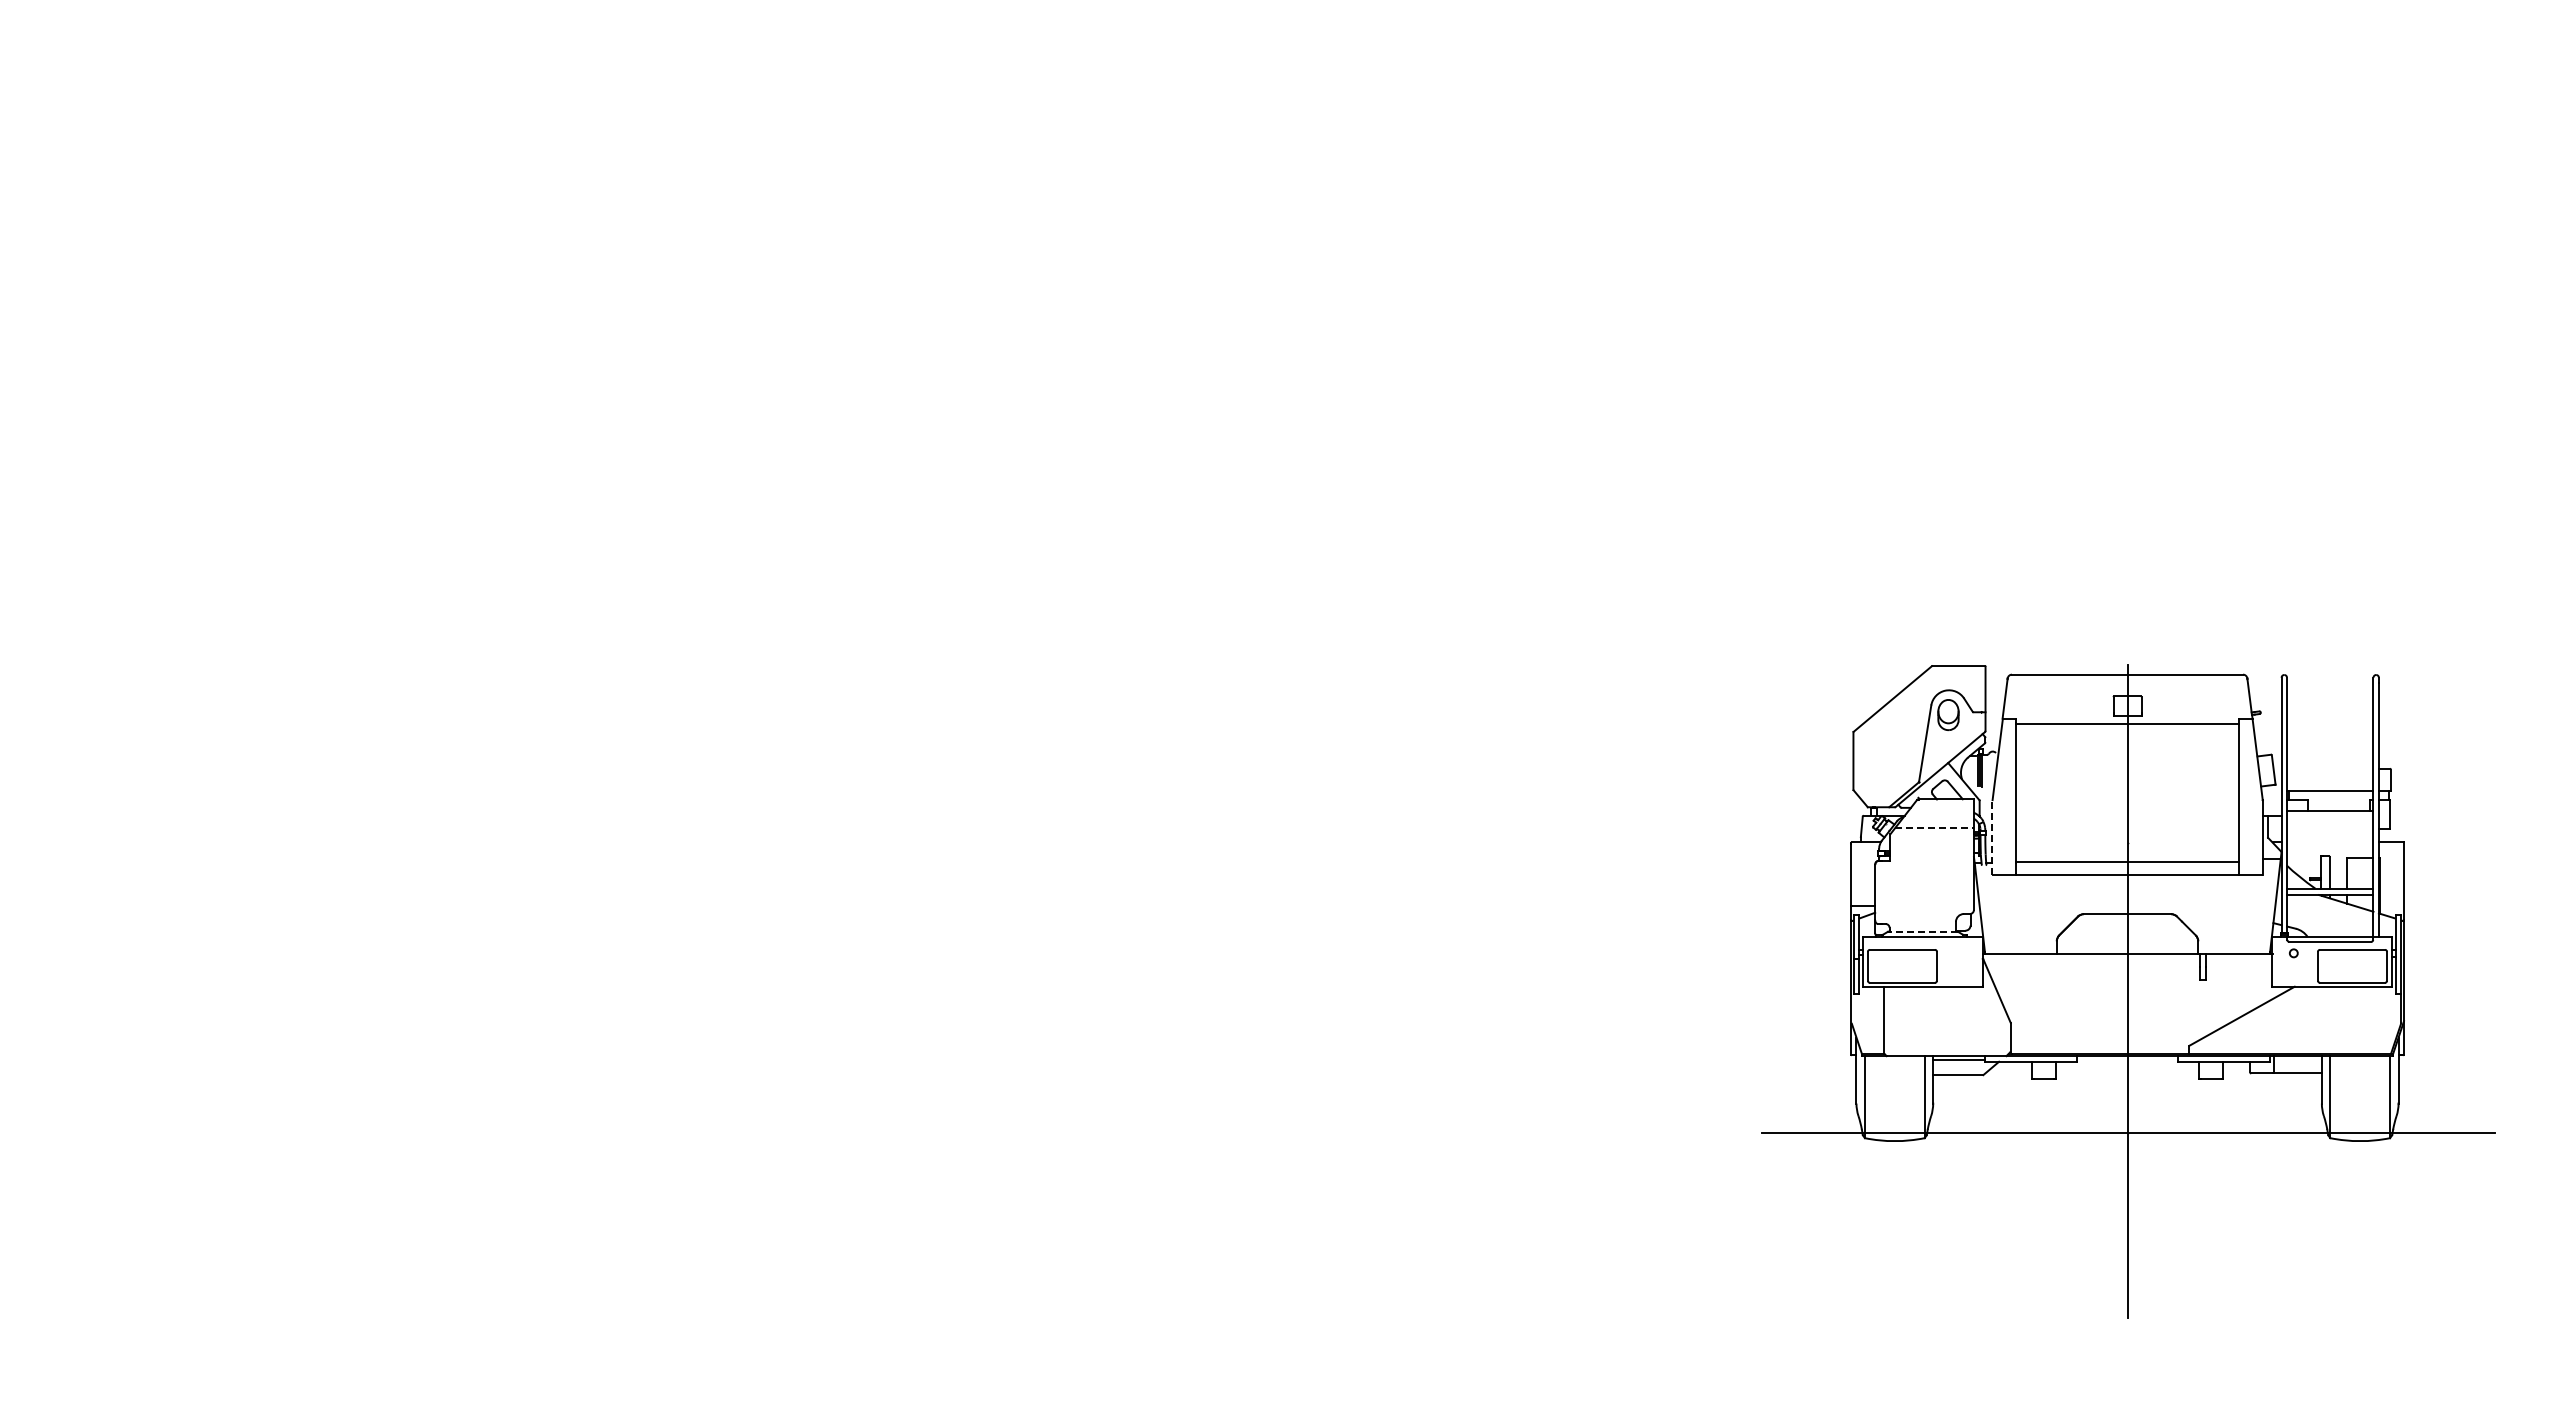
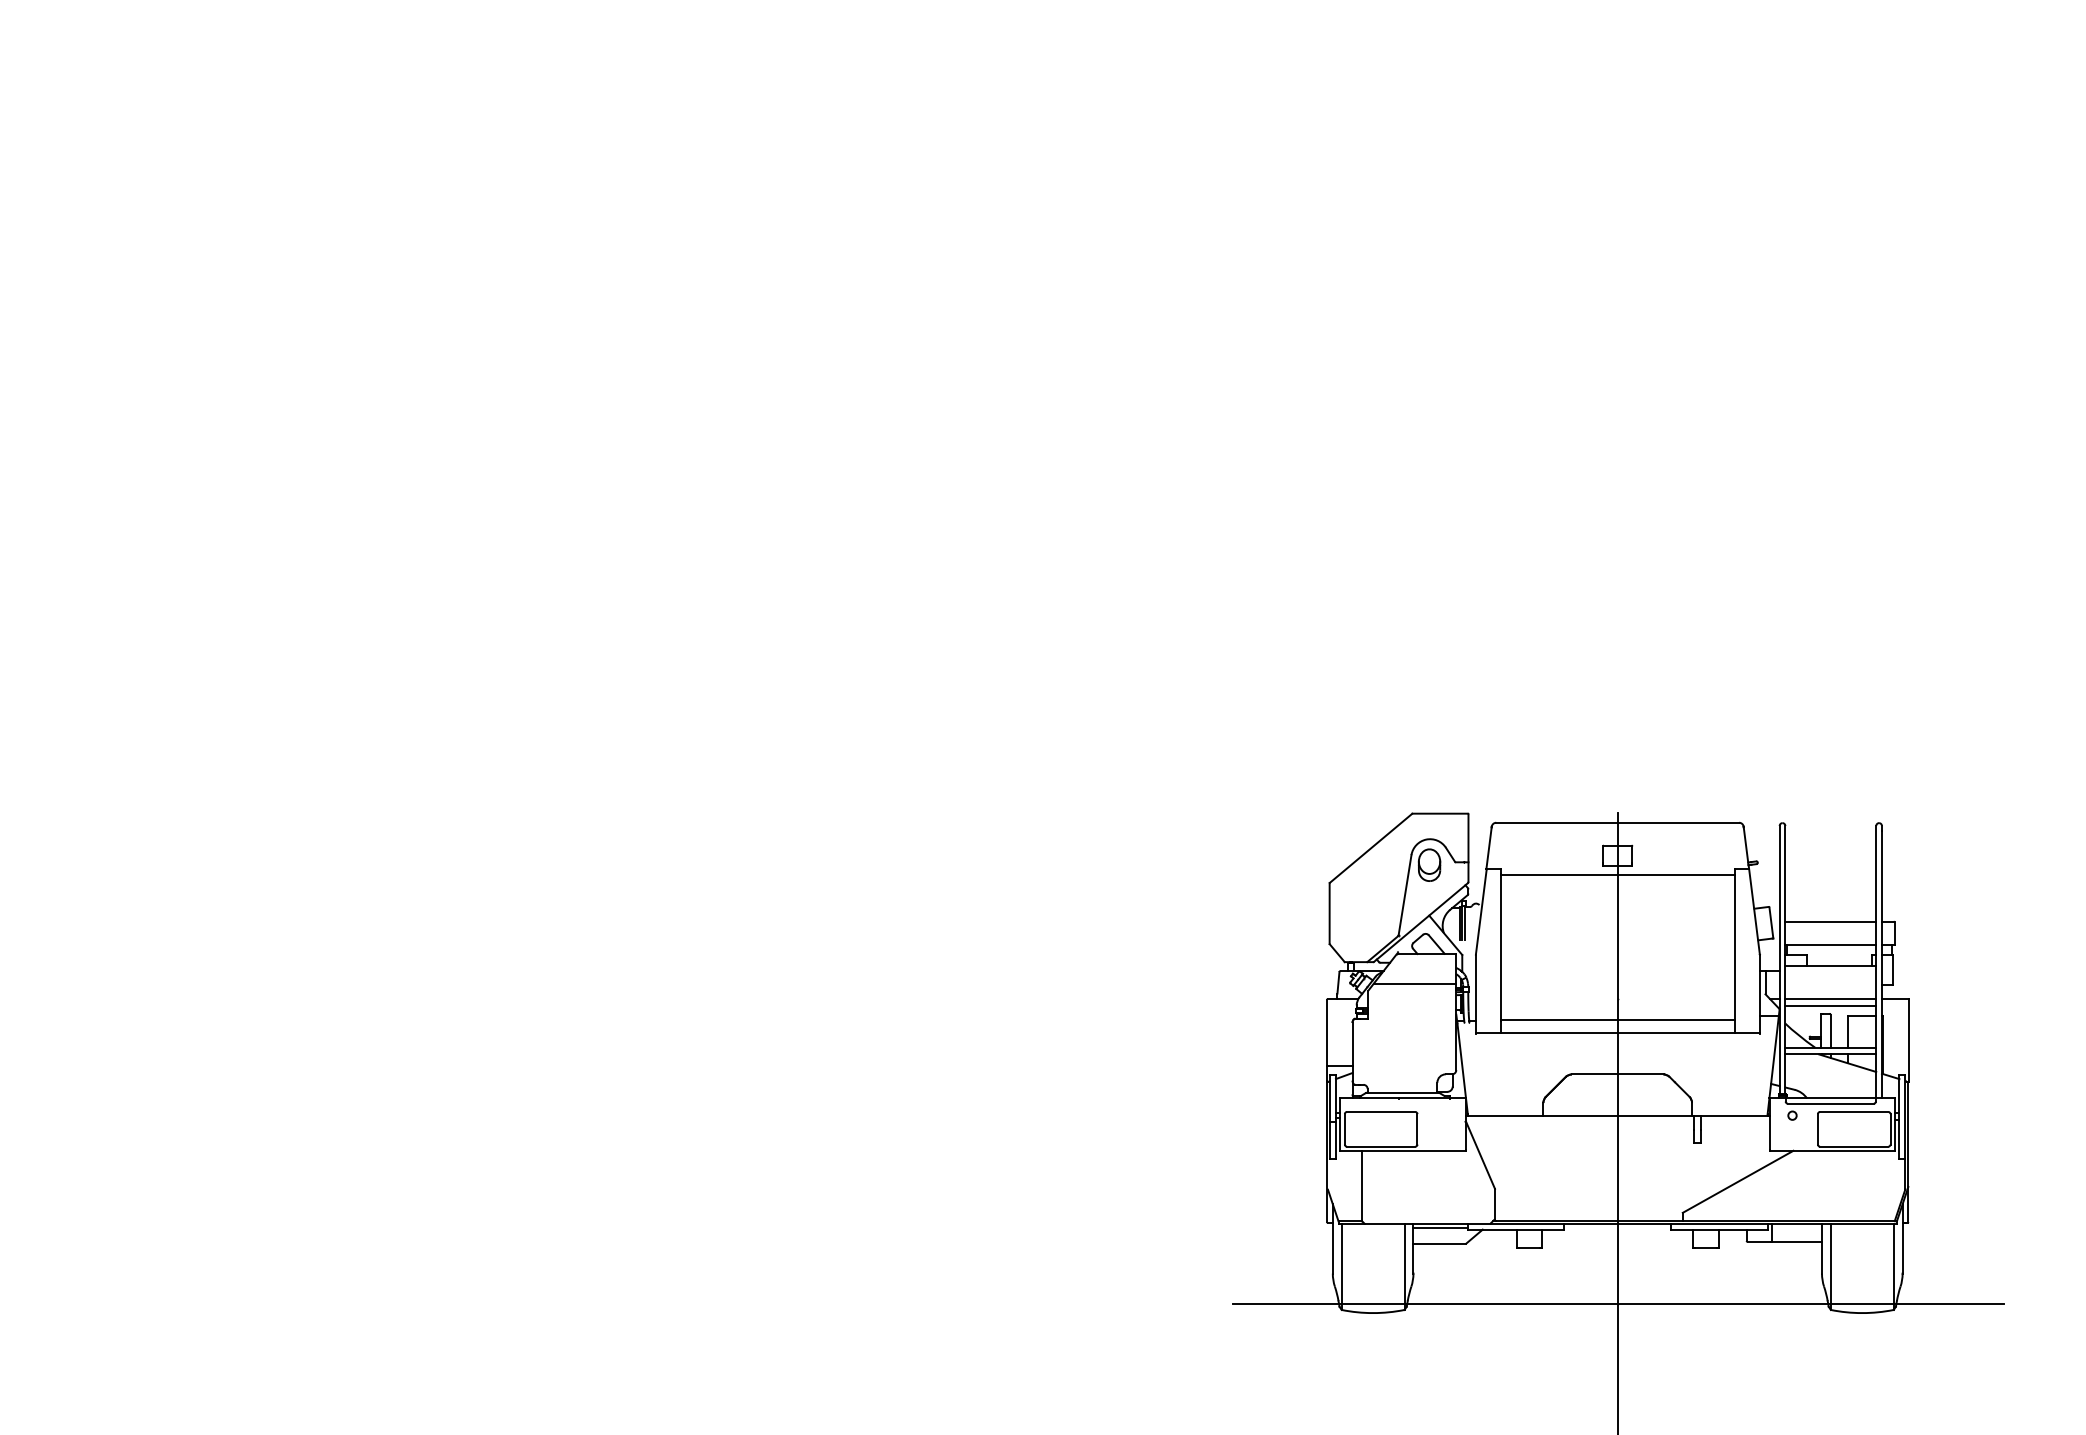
line: (2330, 768) -> (1831, 921), added
line: (1935, 828) -> (1415, 984), dashed -> solid
line: (1992, 837) -> (1475, 993), dashed -> solid
line: (2330, 842) -> (1831, 999), added
line: (2330, 849) -> (1831, 1006), added
line: (1923, 931) -> (1403, 1092), dashed -> solid

